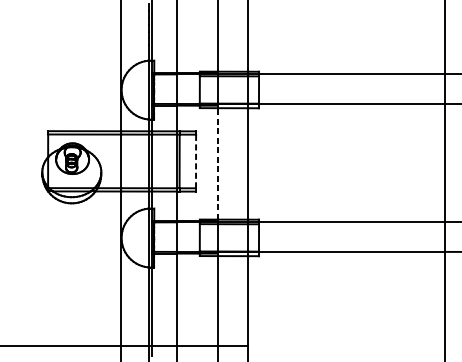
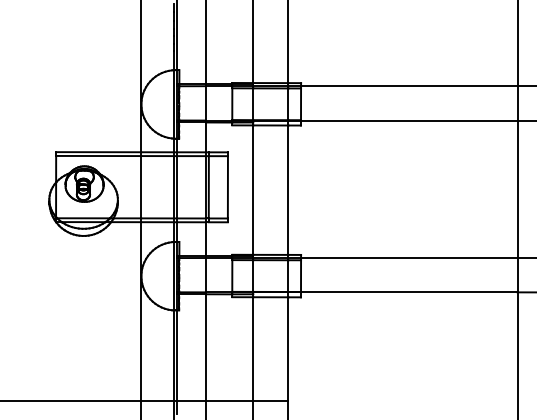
line: (195, 160) -> (227, 186), dashed -> solid
line: (218, 164) -> (253, 190), dashed -> solid

